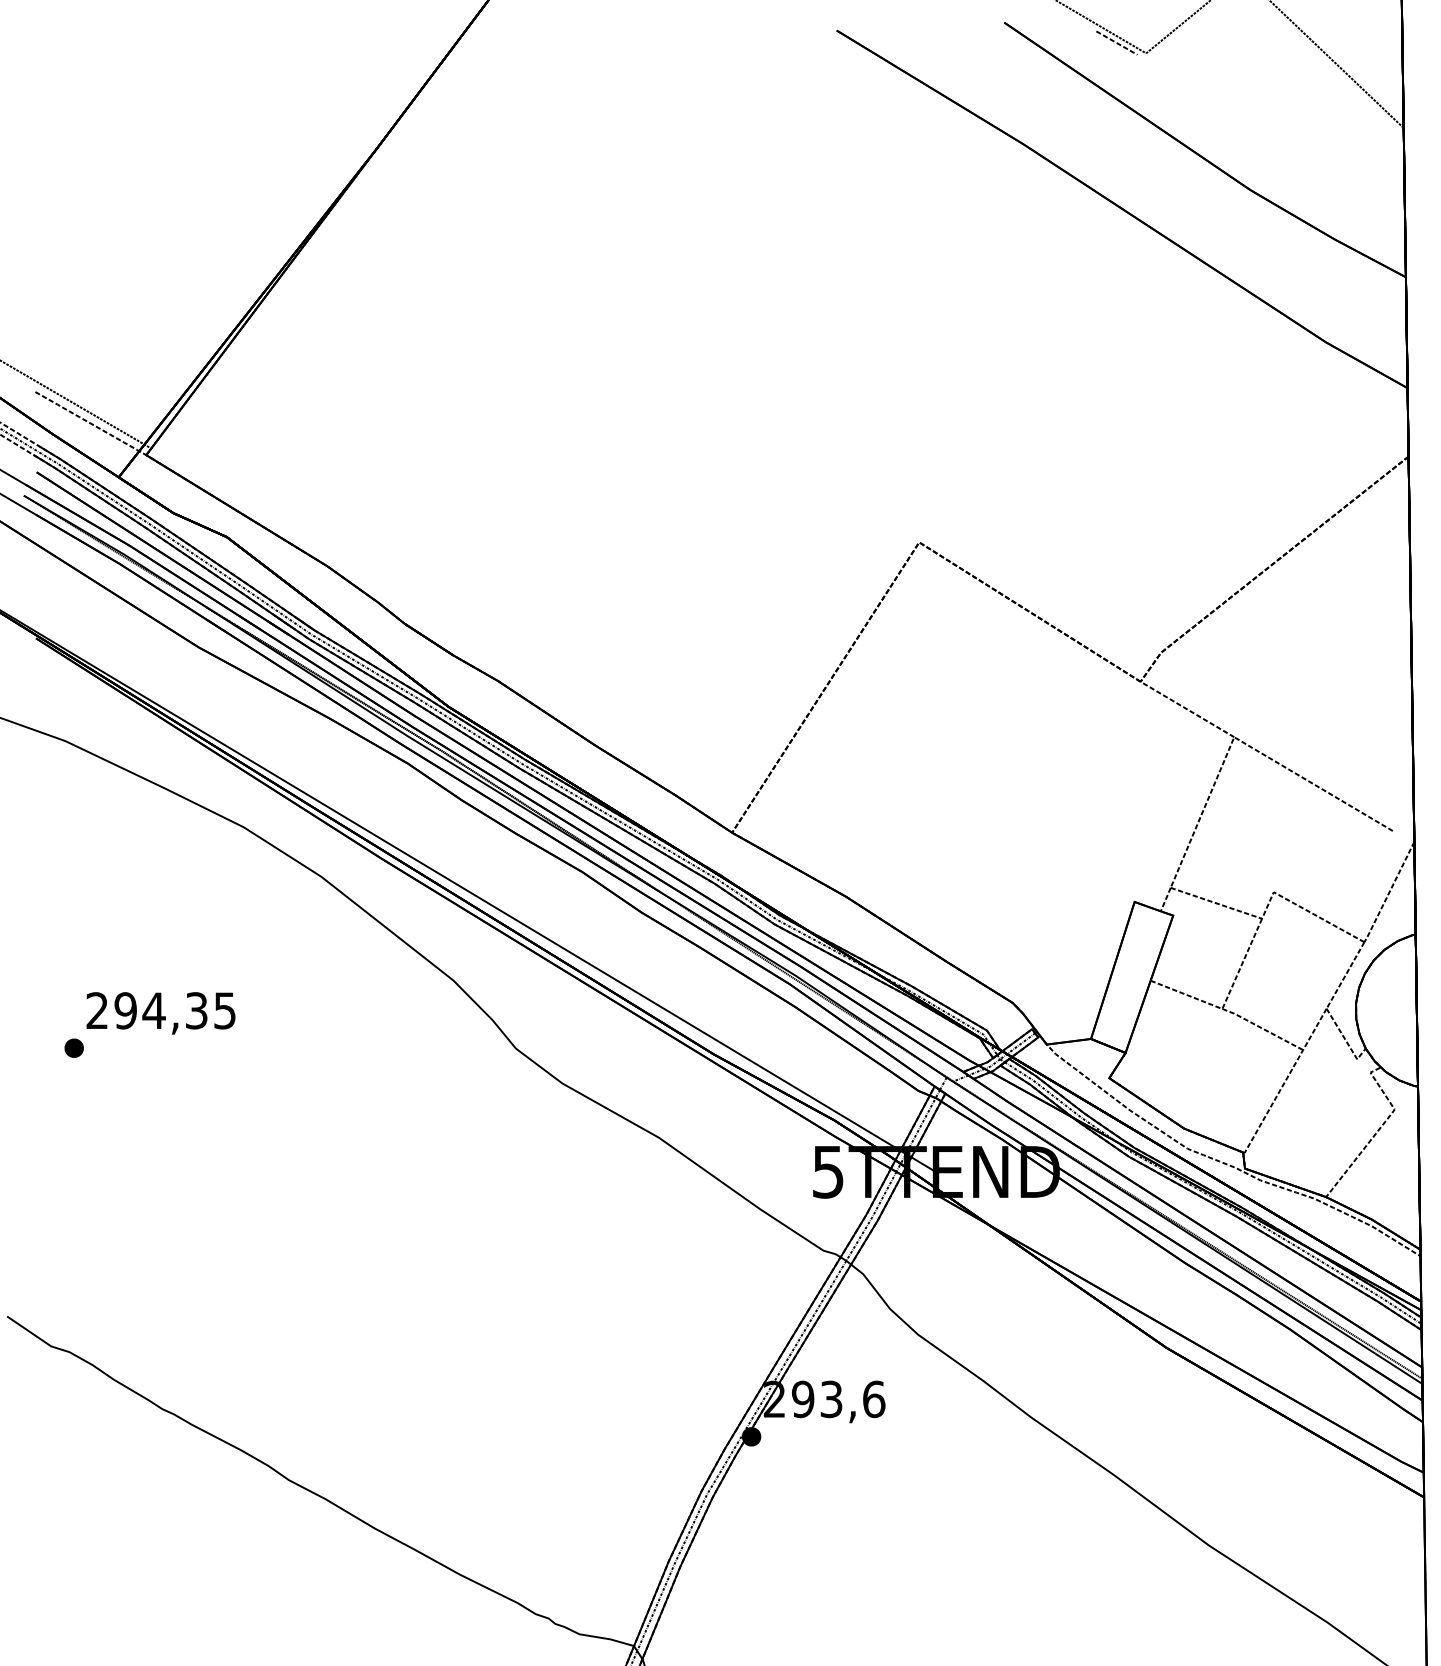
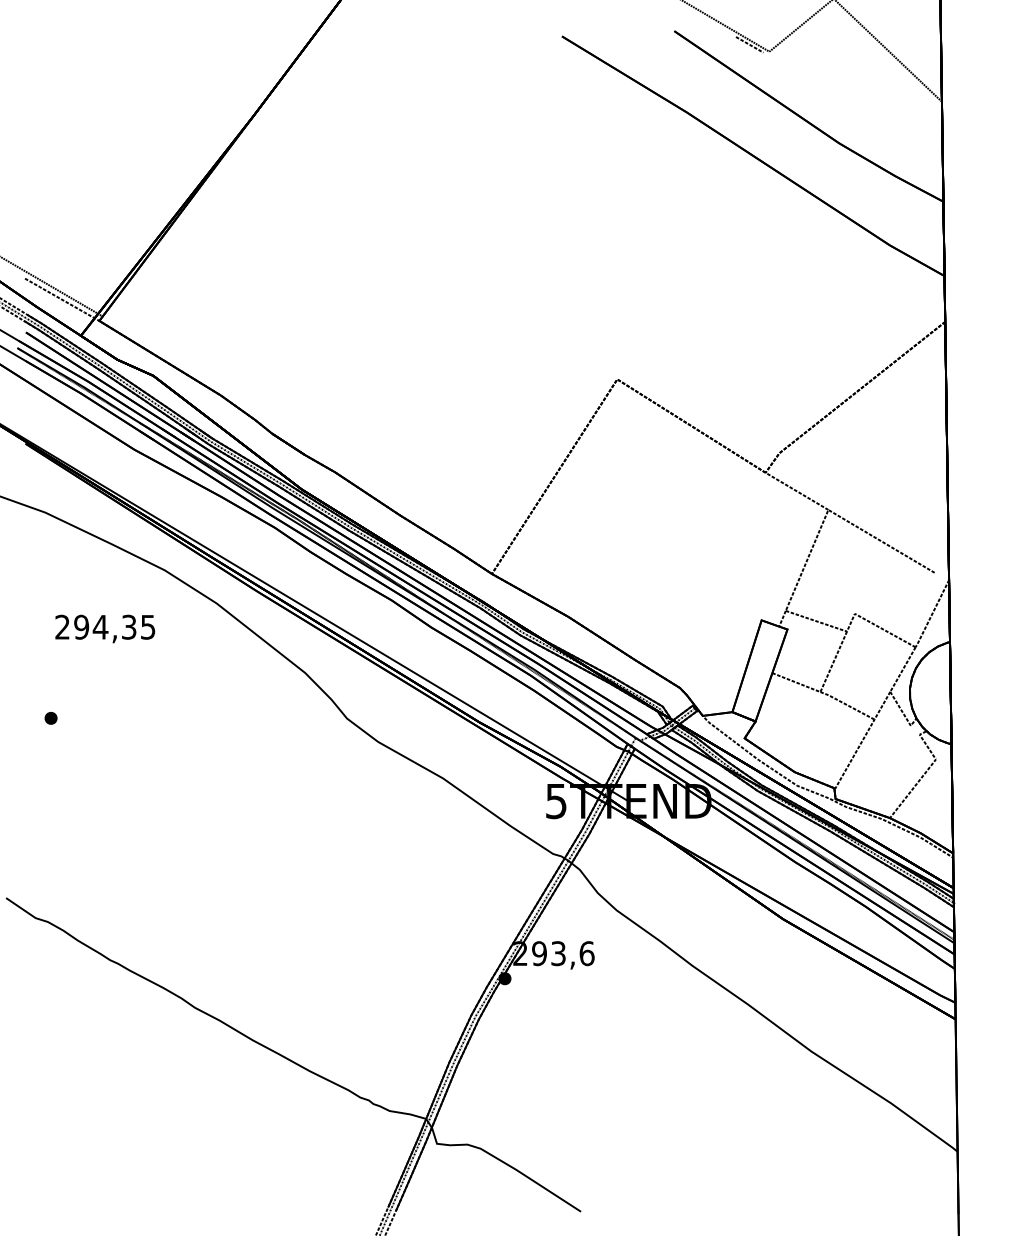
text: (161, 1012) -> (105, 628), moved

